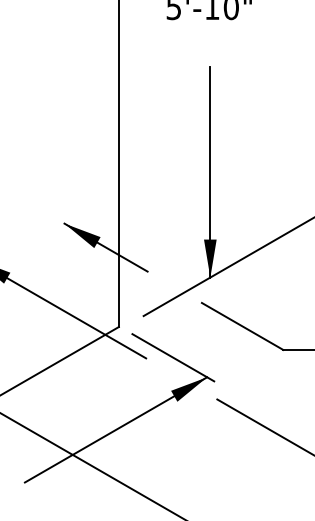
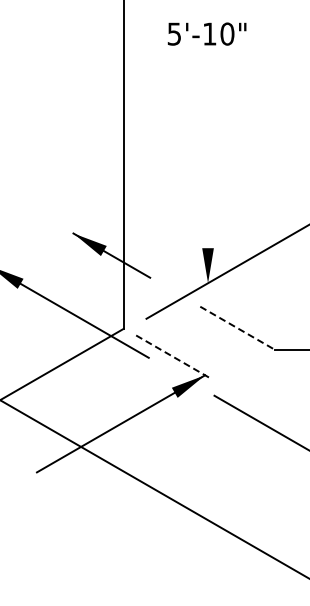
line: (210, 172) -> (208, 186), removed
line: (243, 326) -> (238, 328), solid -> dashed
line: (172, 358) -> (173, 357), solid -> dashed

